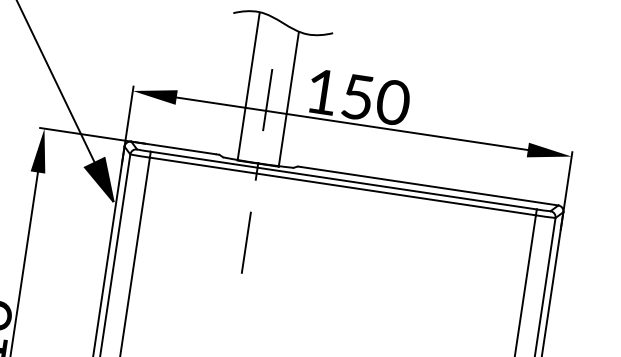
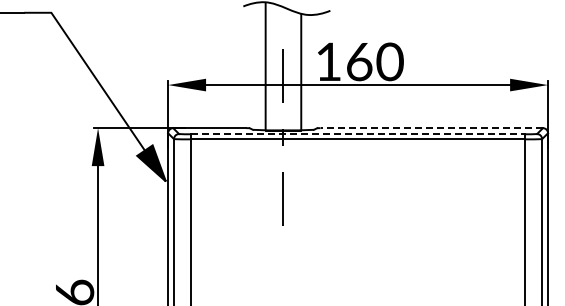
text: (357, 97) -> (359, 62), 150 -> 160
line: (344, 180) -> (358, 134), solid -> dashed
line: (429, 186) -> (431, 128), solid -> dashed

